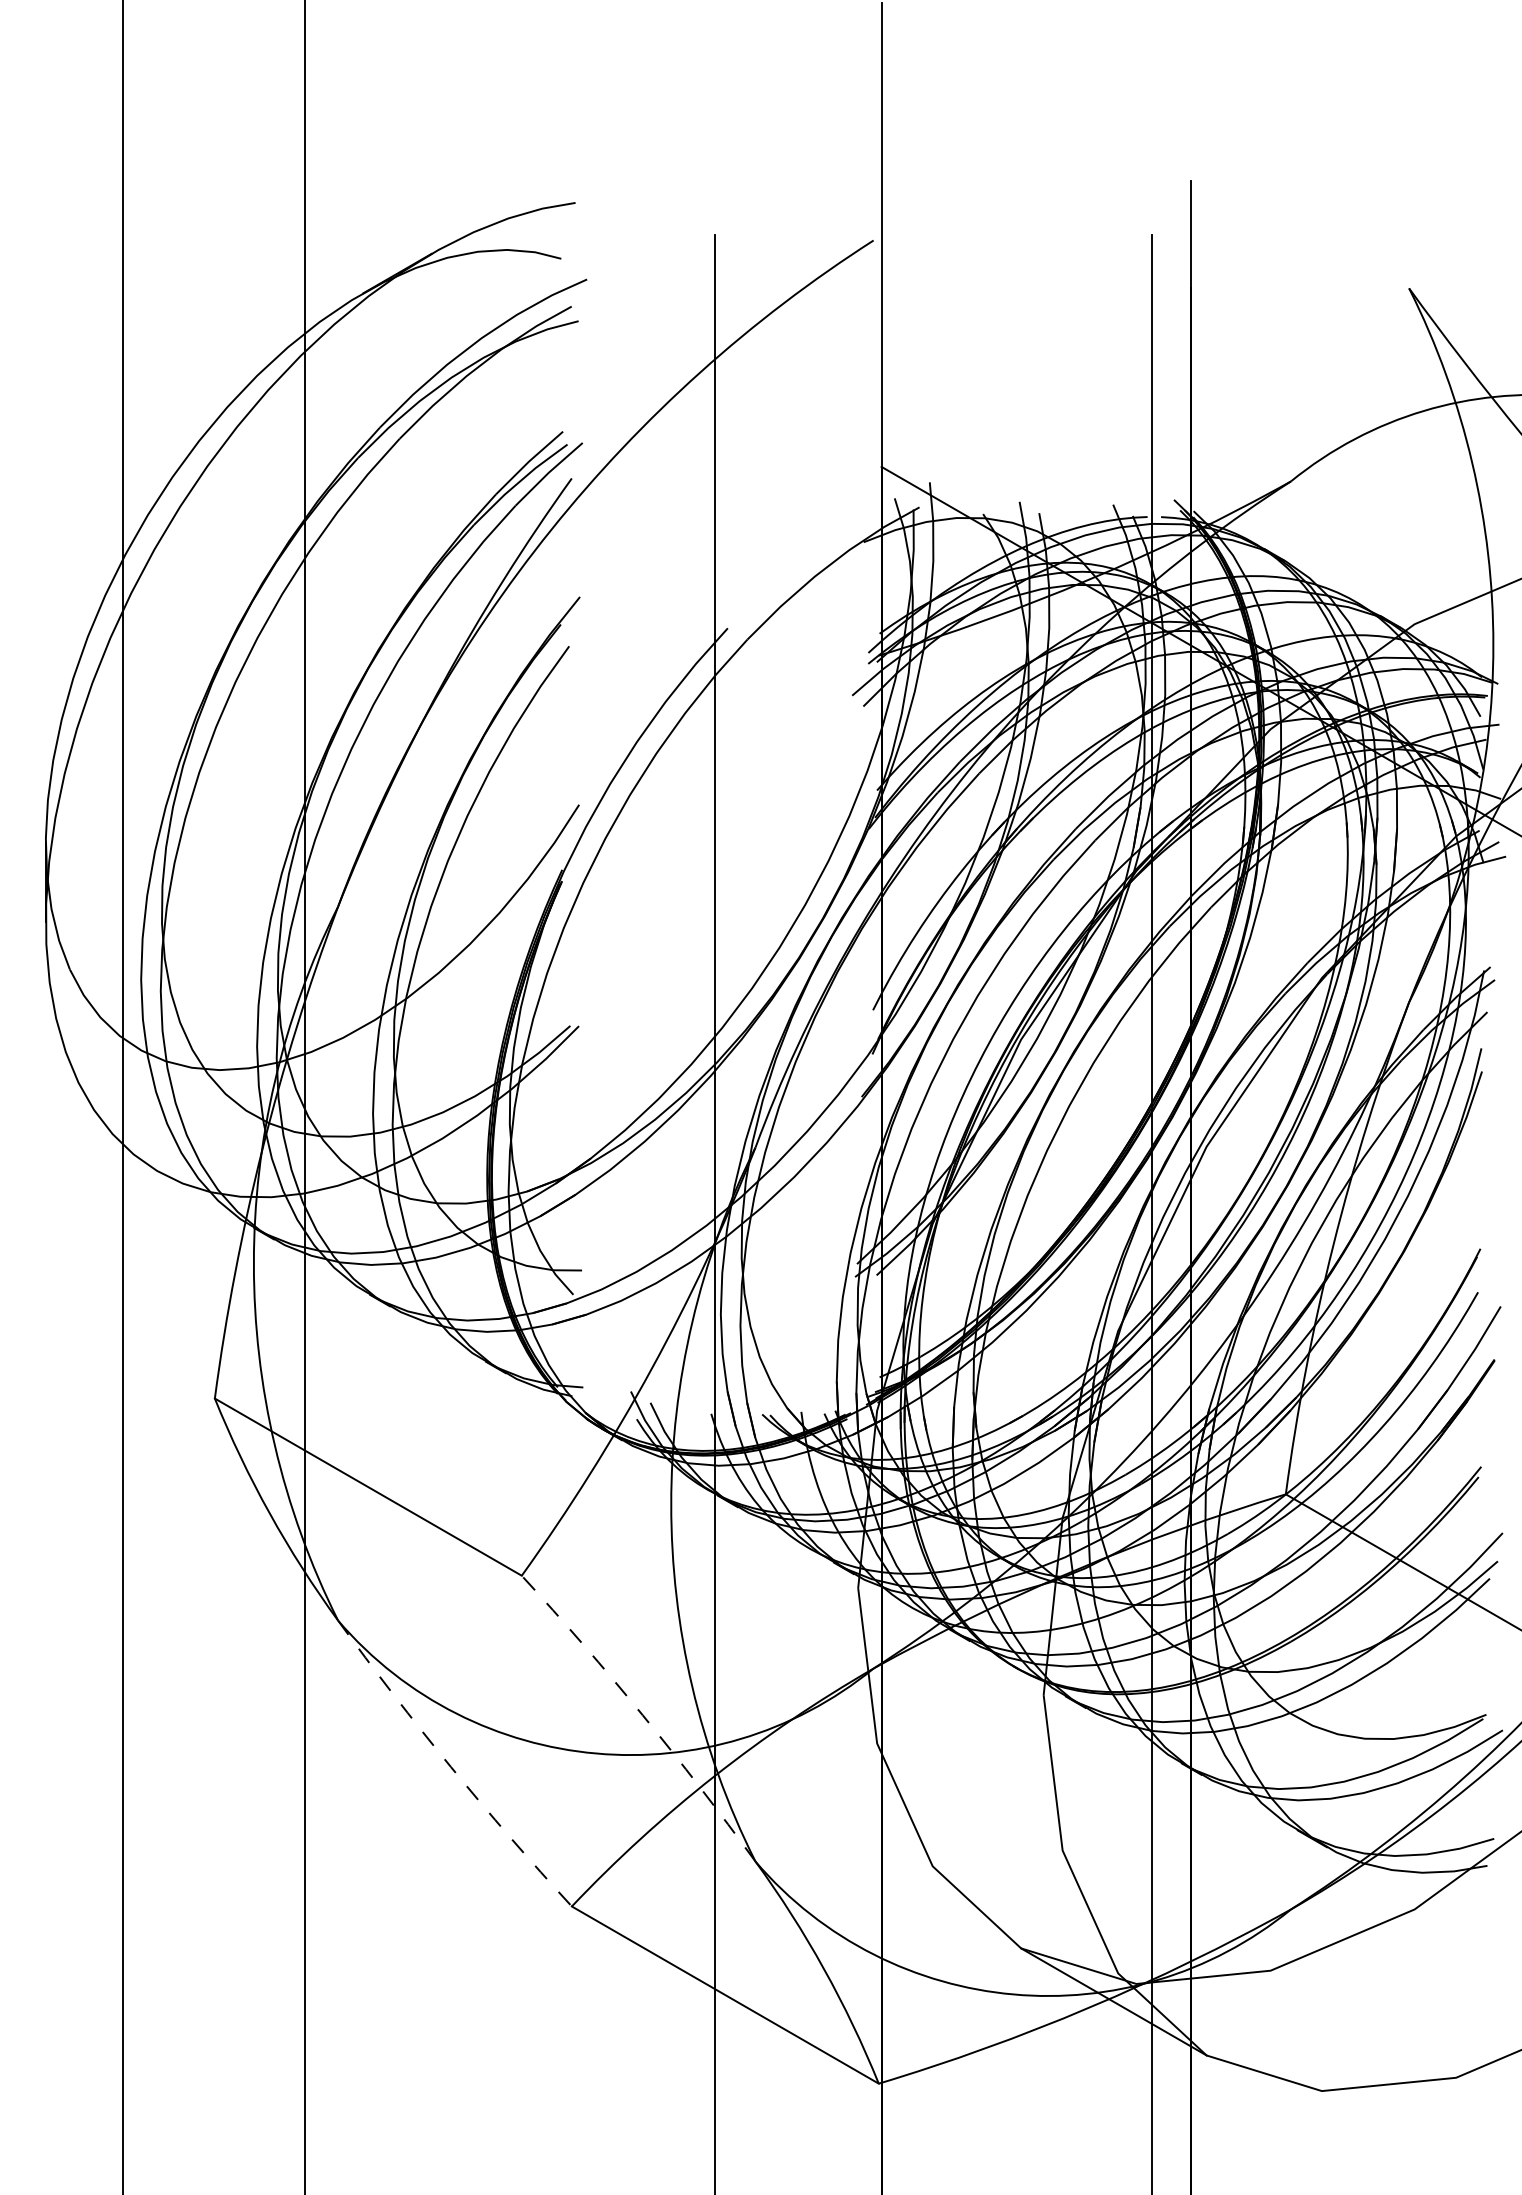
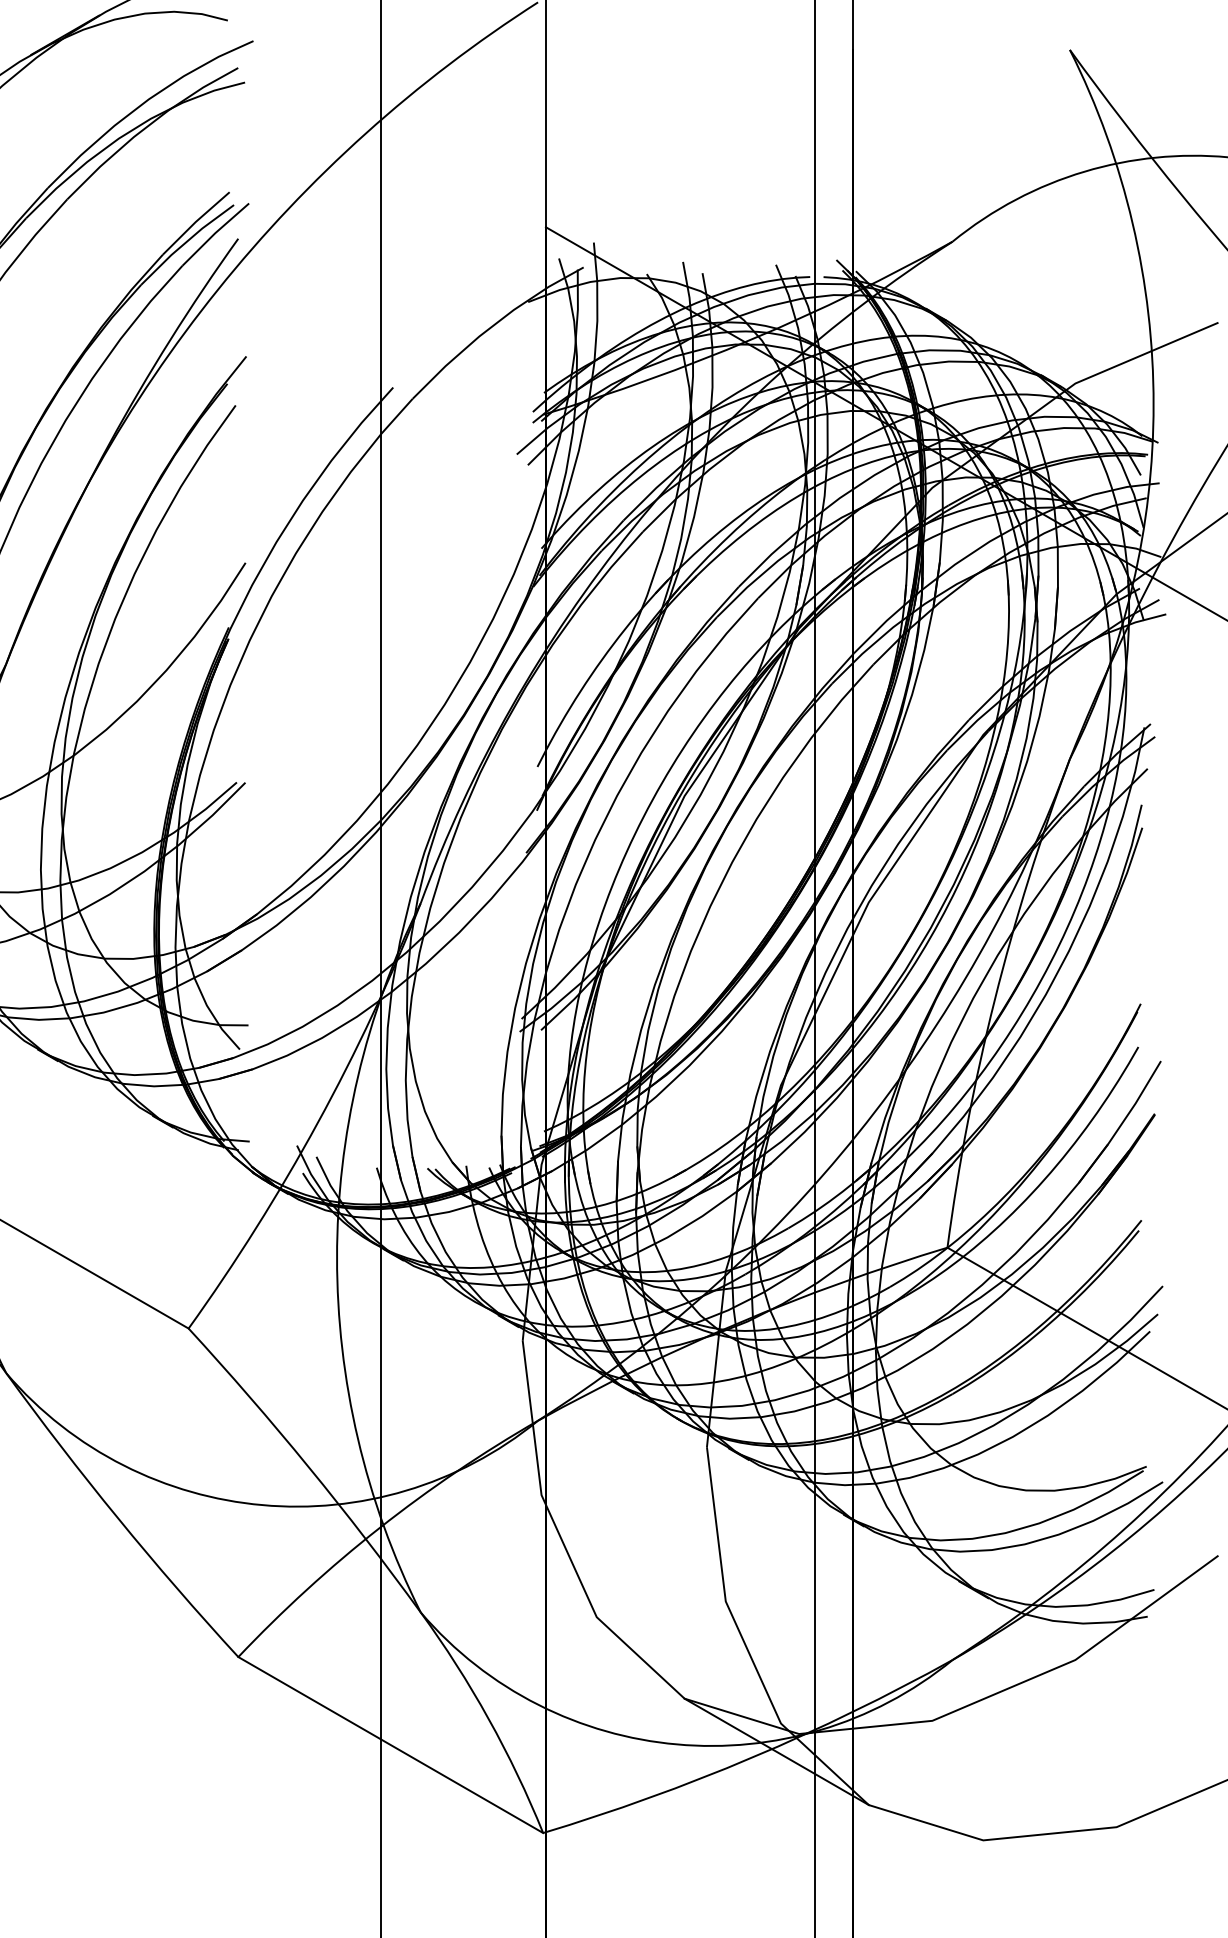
arc: (642, 1715) -> (308, 1467), dashed -> solid
arc: (450, 1766) -> (117, 1518), dashed -> solid

